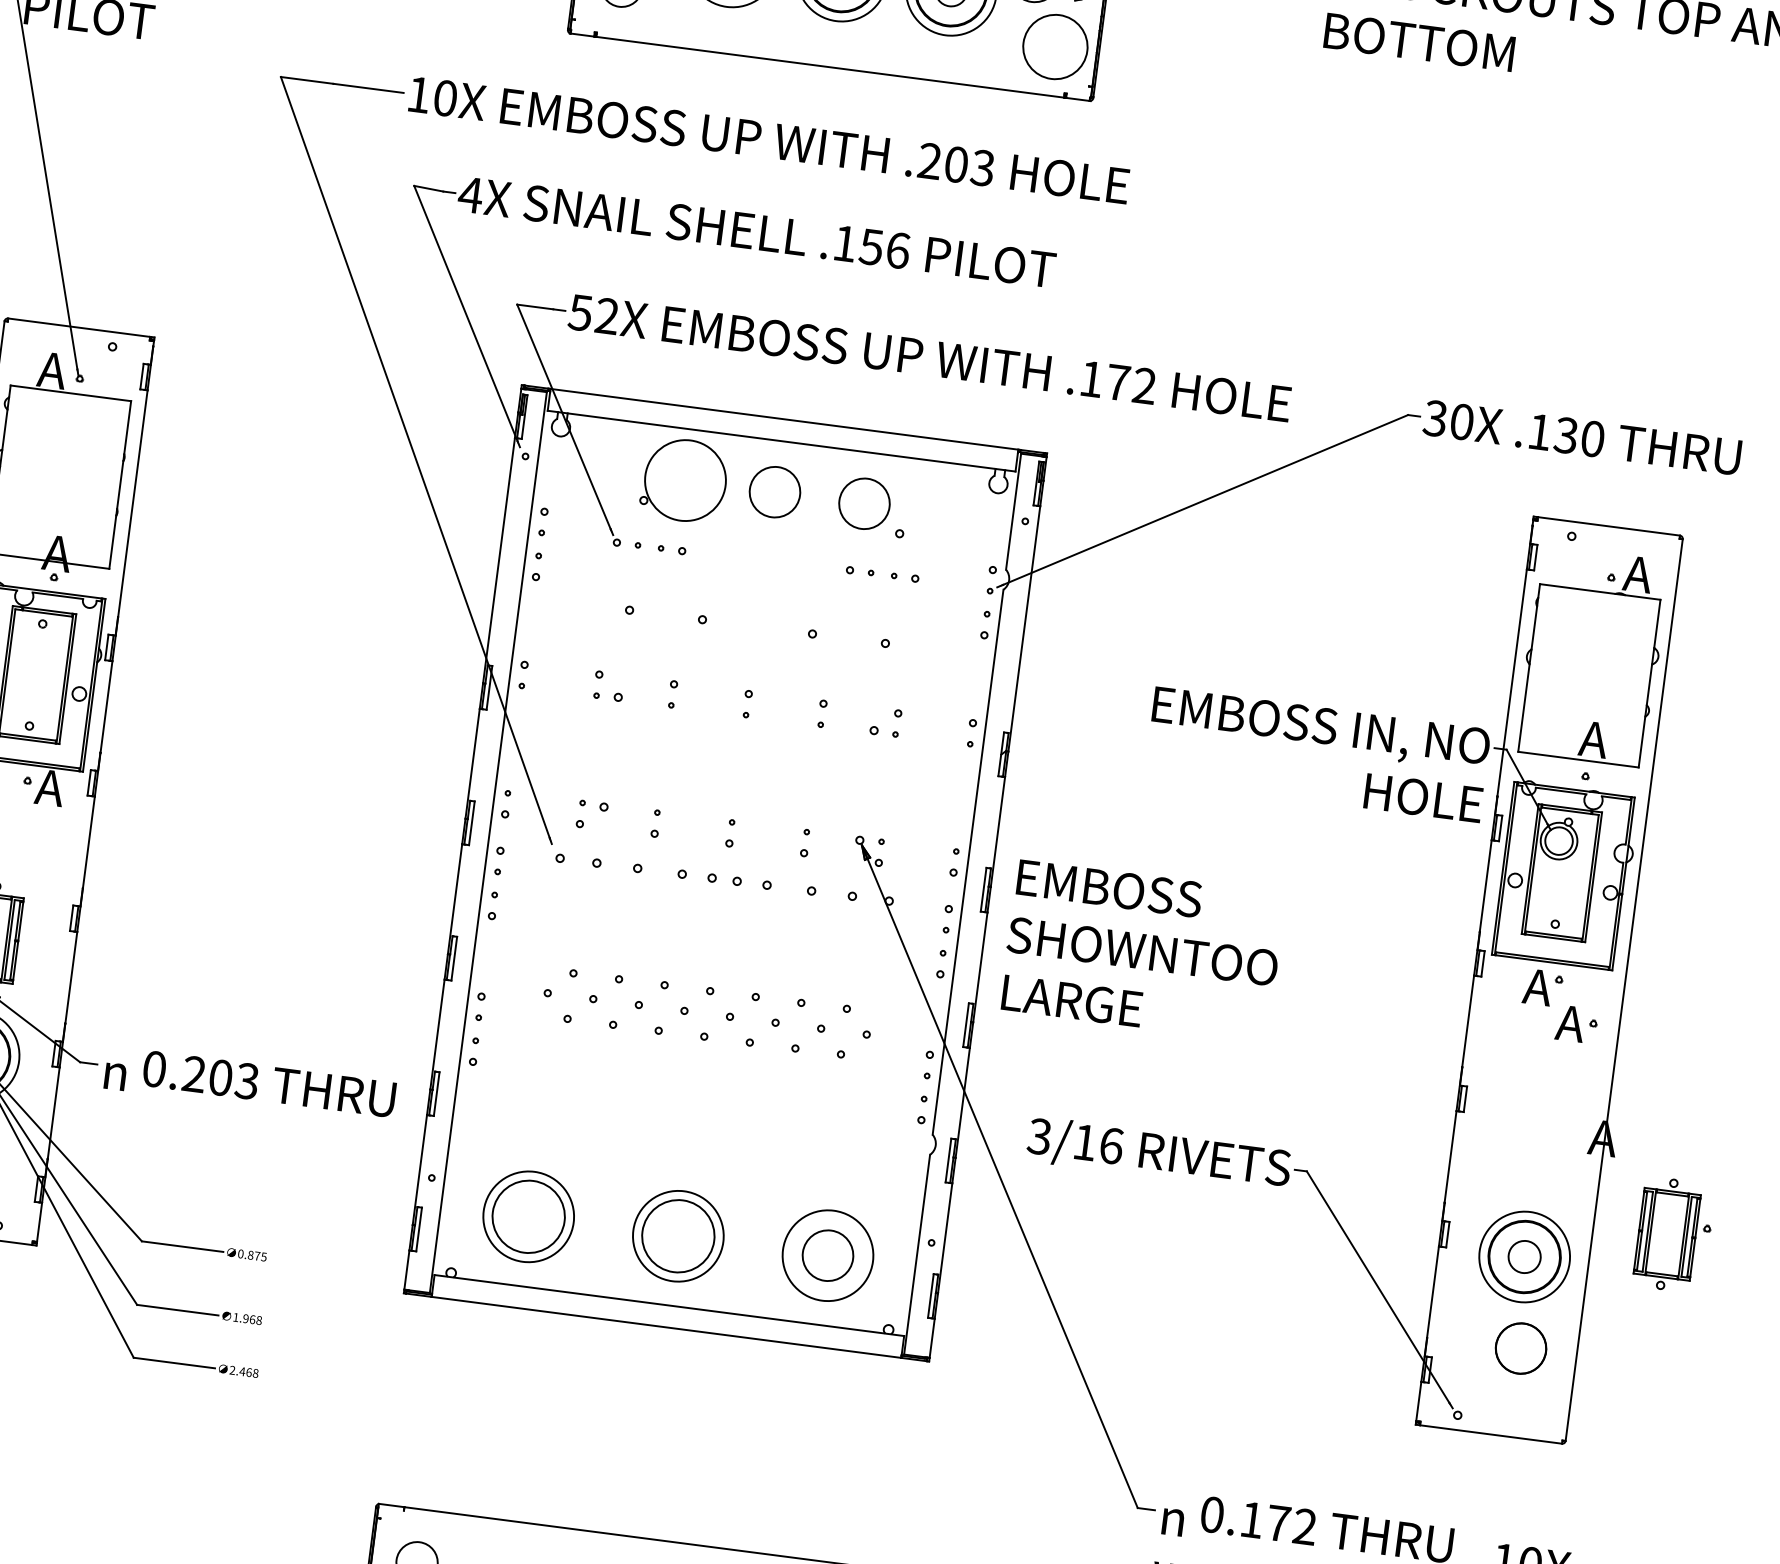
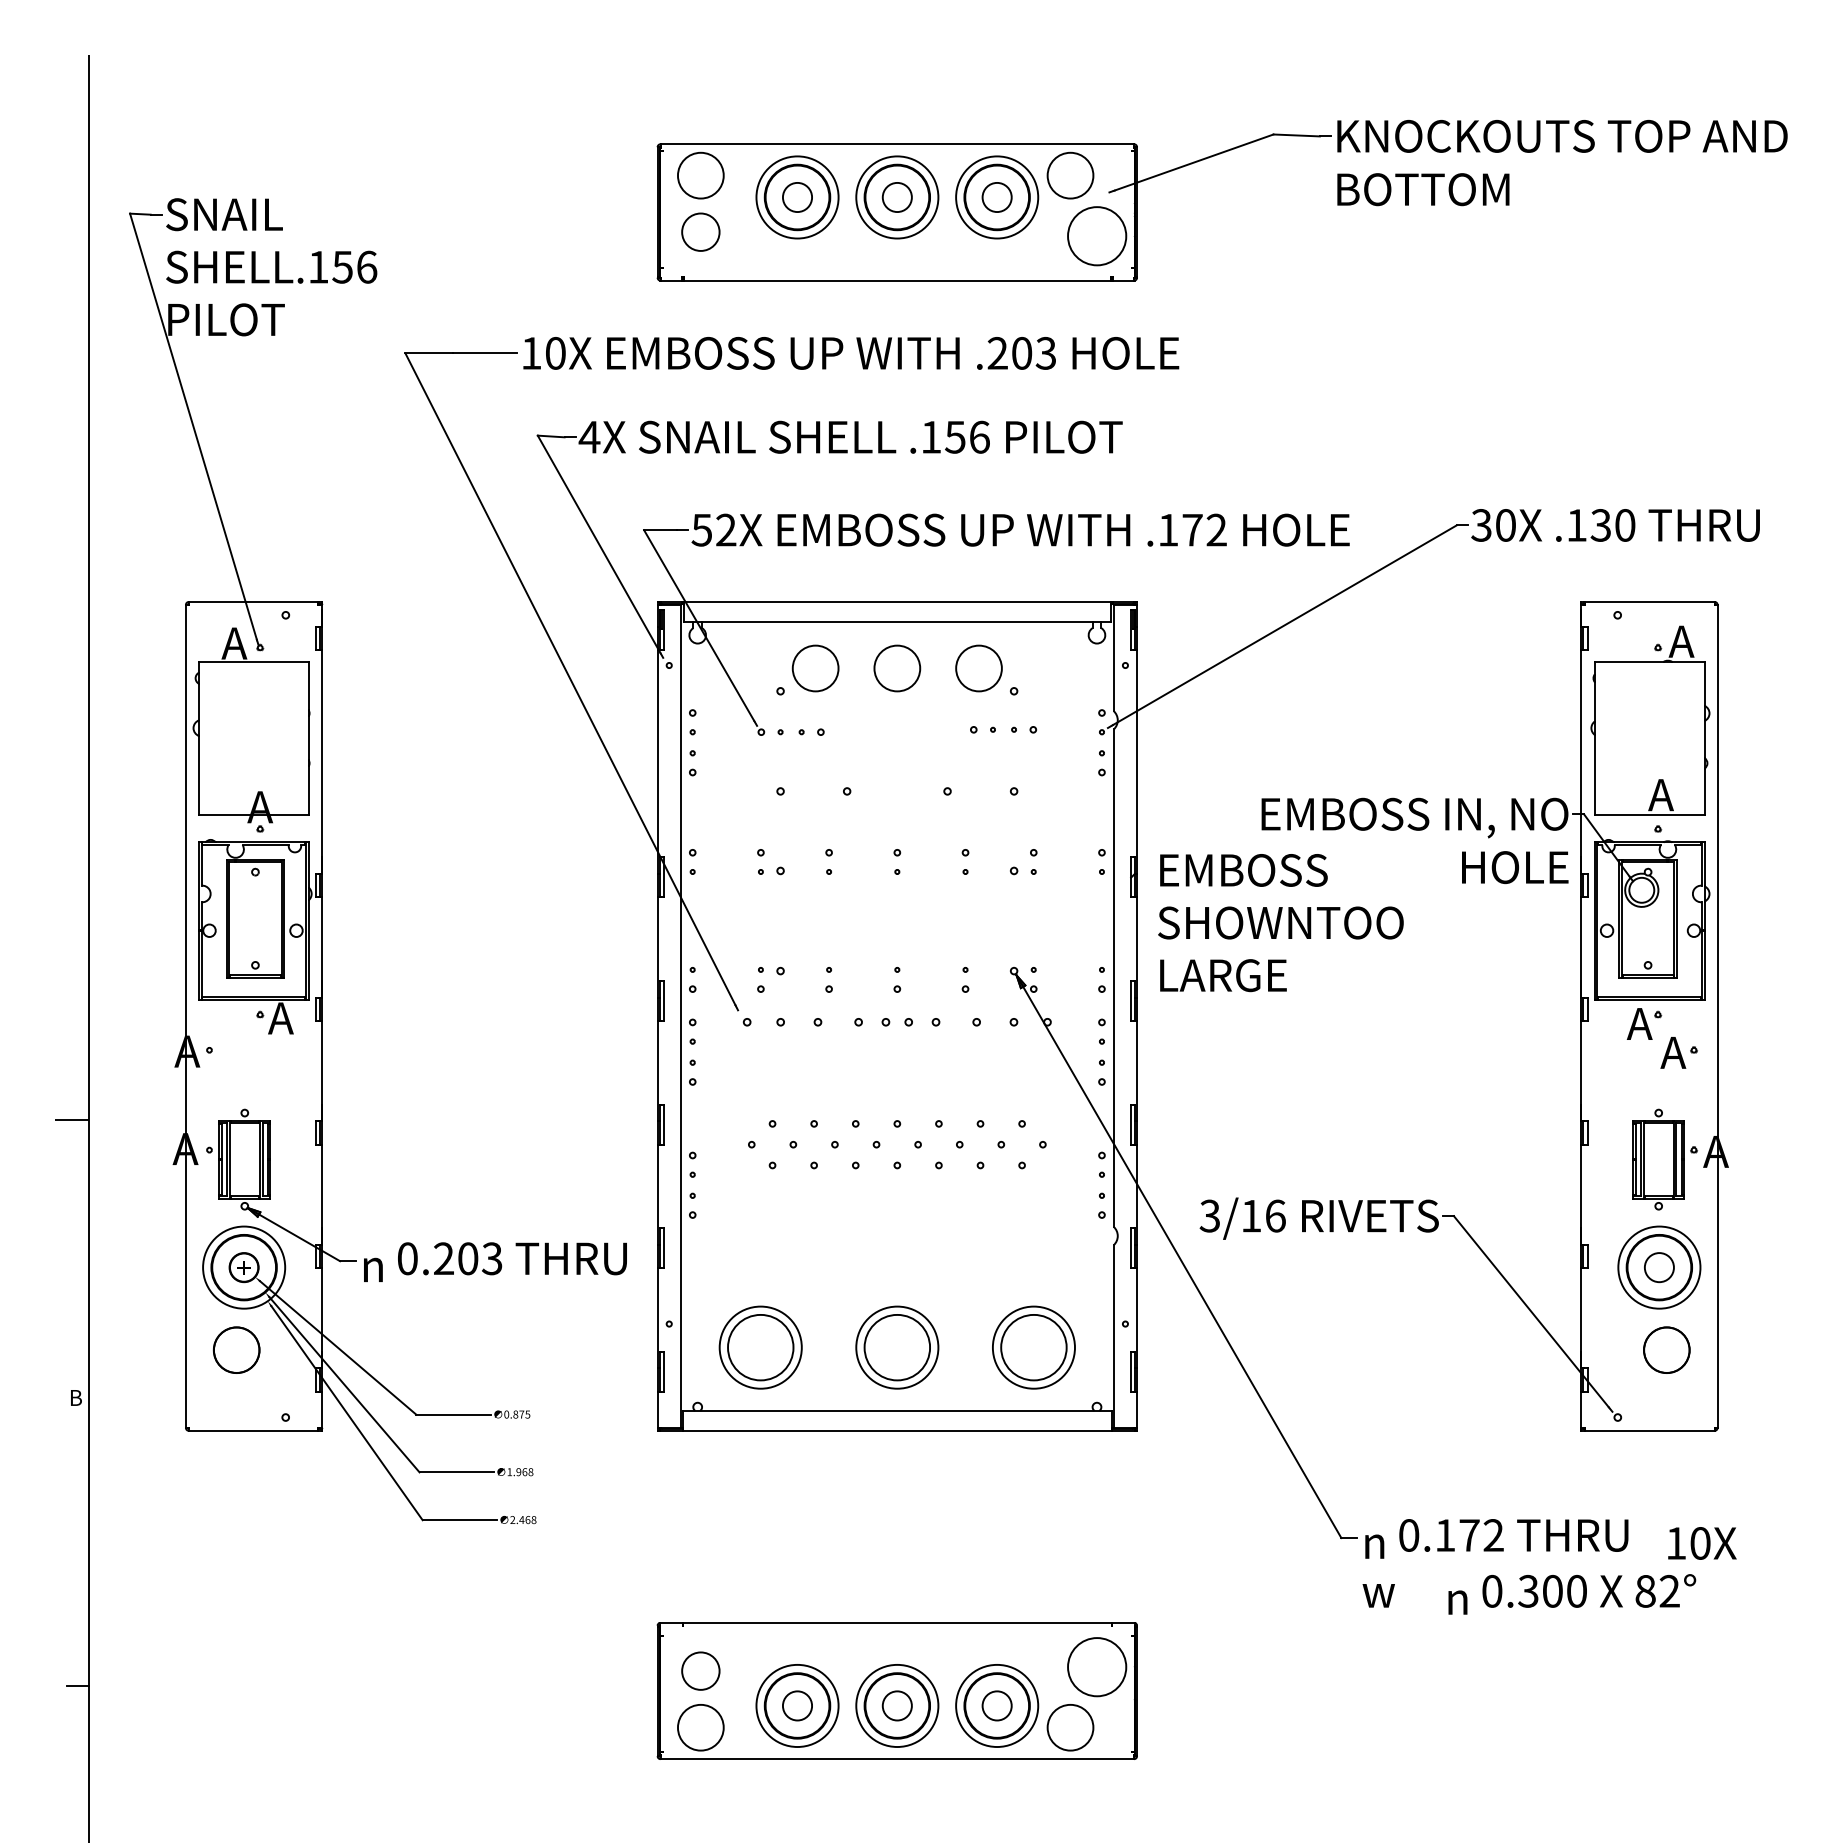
circle: (685, 480) -> (815, 668), size x0.62
text: (1142, 952) -> (1280, 923), moved
part: (1673, 1235) -> (1664, 1159), moved
circle: (827, 1255) -> (1033, 1347), size x1.43

